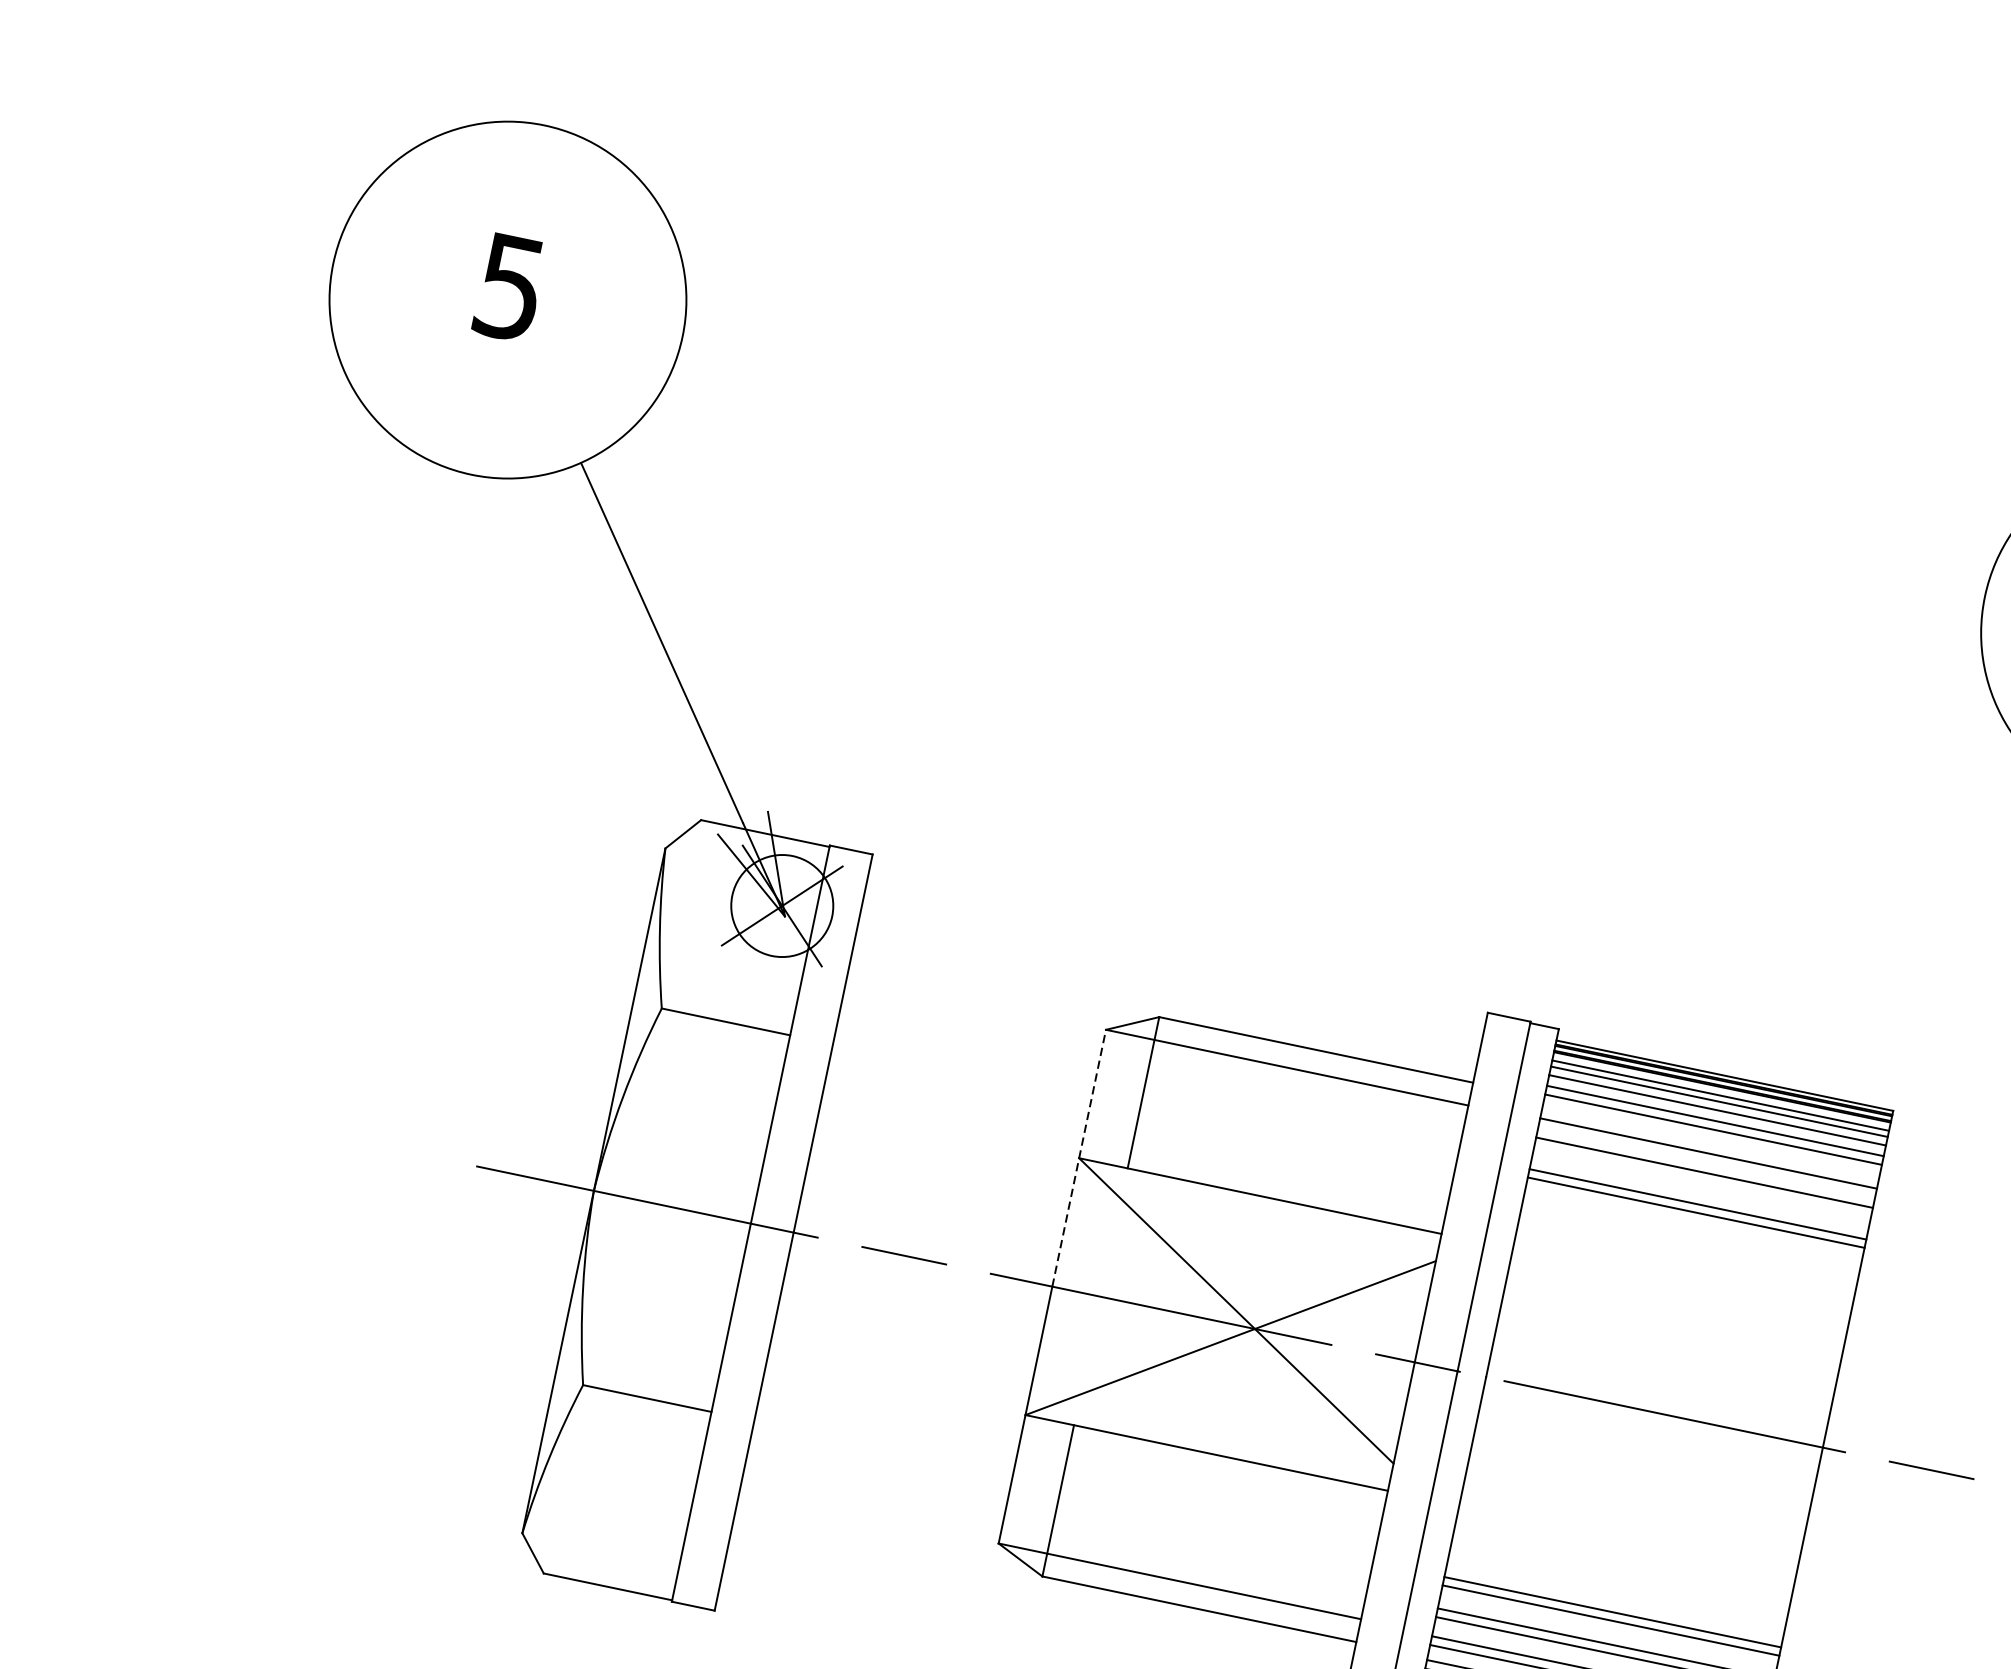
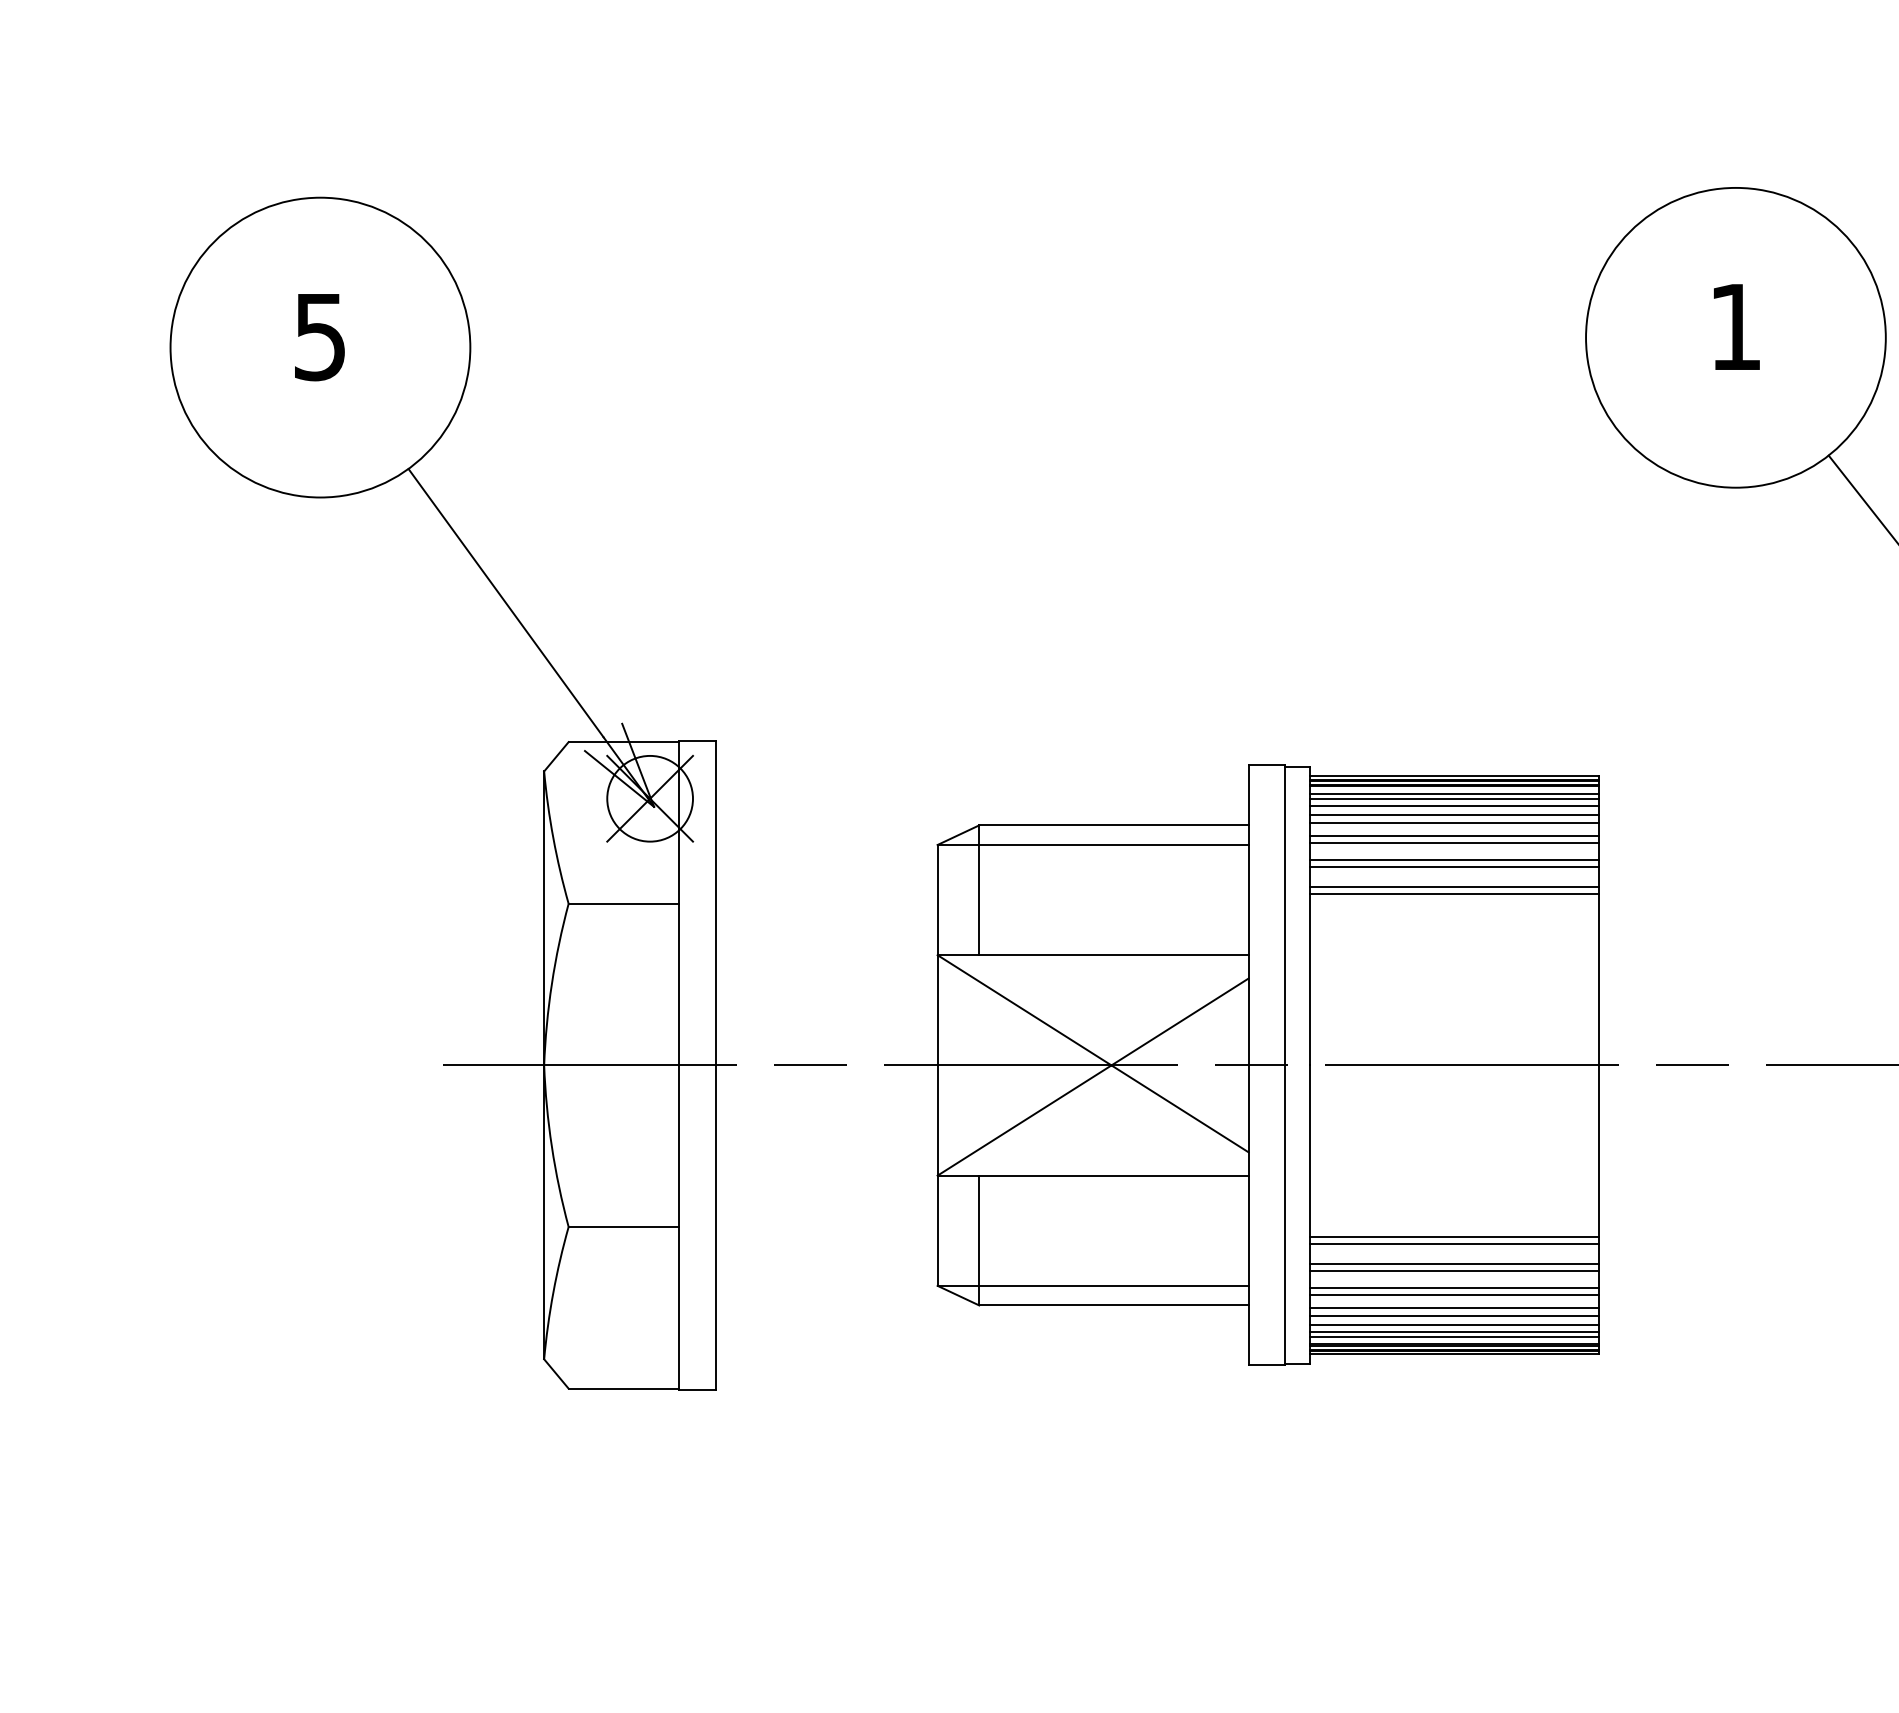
line: (1709, 1144) -> (1453, 835), added
line: (1079, 1157) -> (937, 954), dashed -> solid
line: (1701, 1181) -> (1453, 867), added

